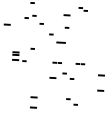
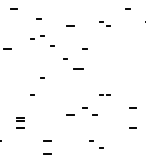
line: (67, 15) -> (70, 25), moved
part: (15, 55) -> (20, 122), moved
line: (56, 62) -> (73, 94), removed

